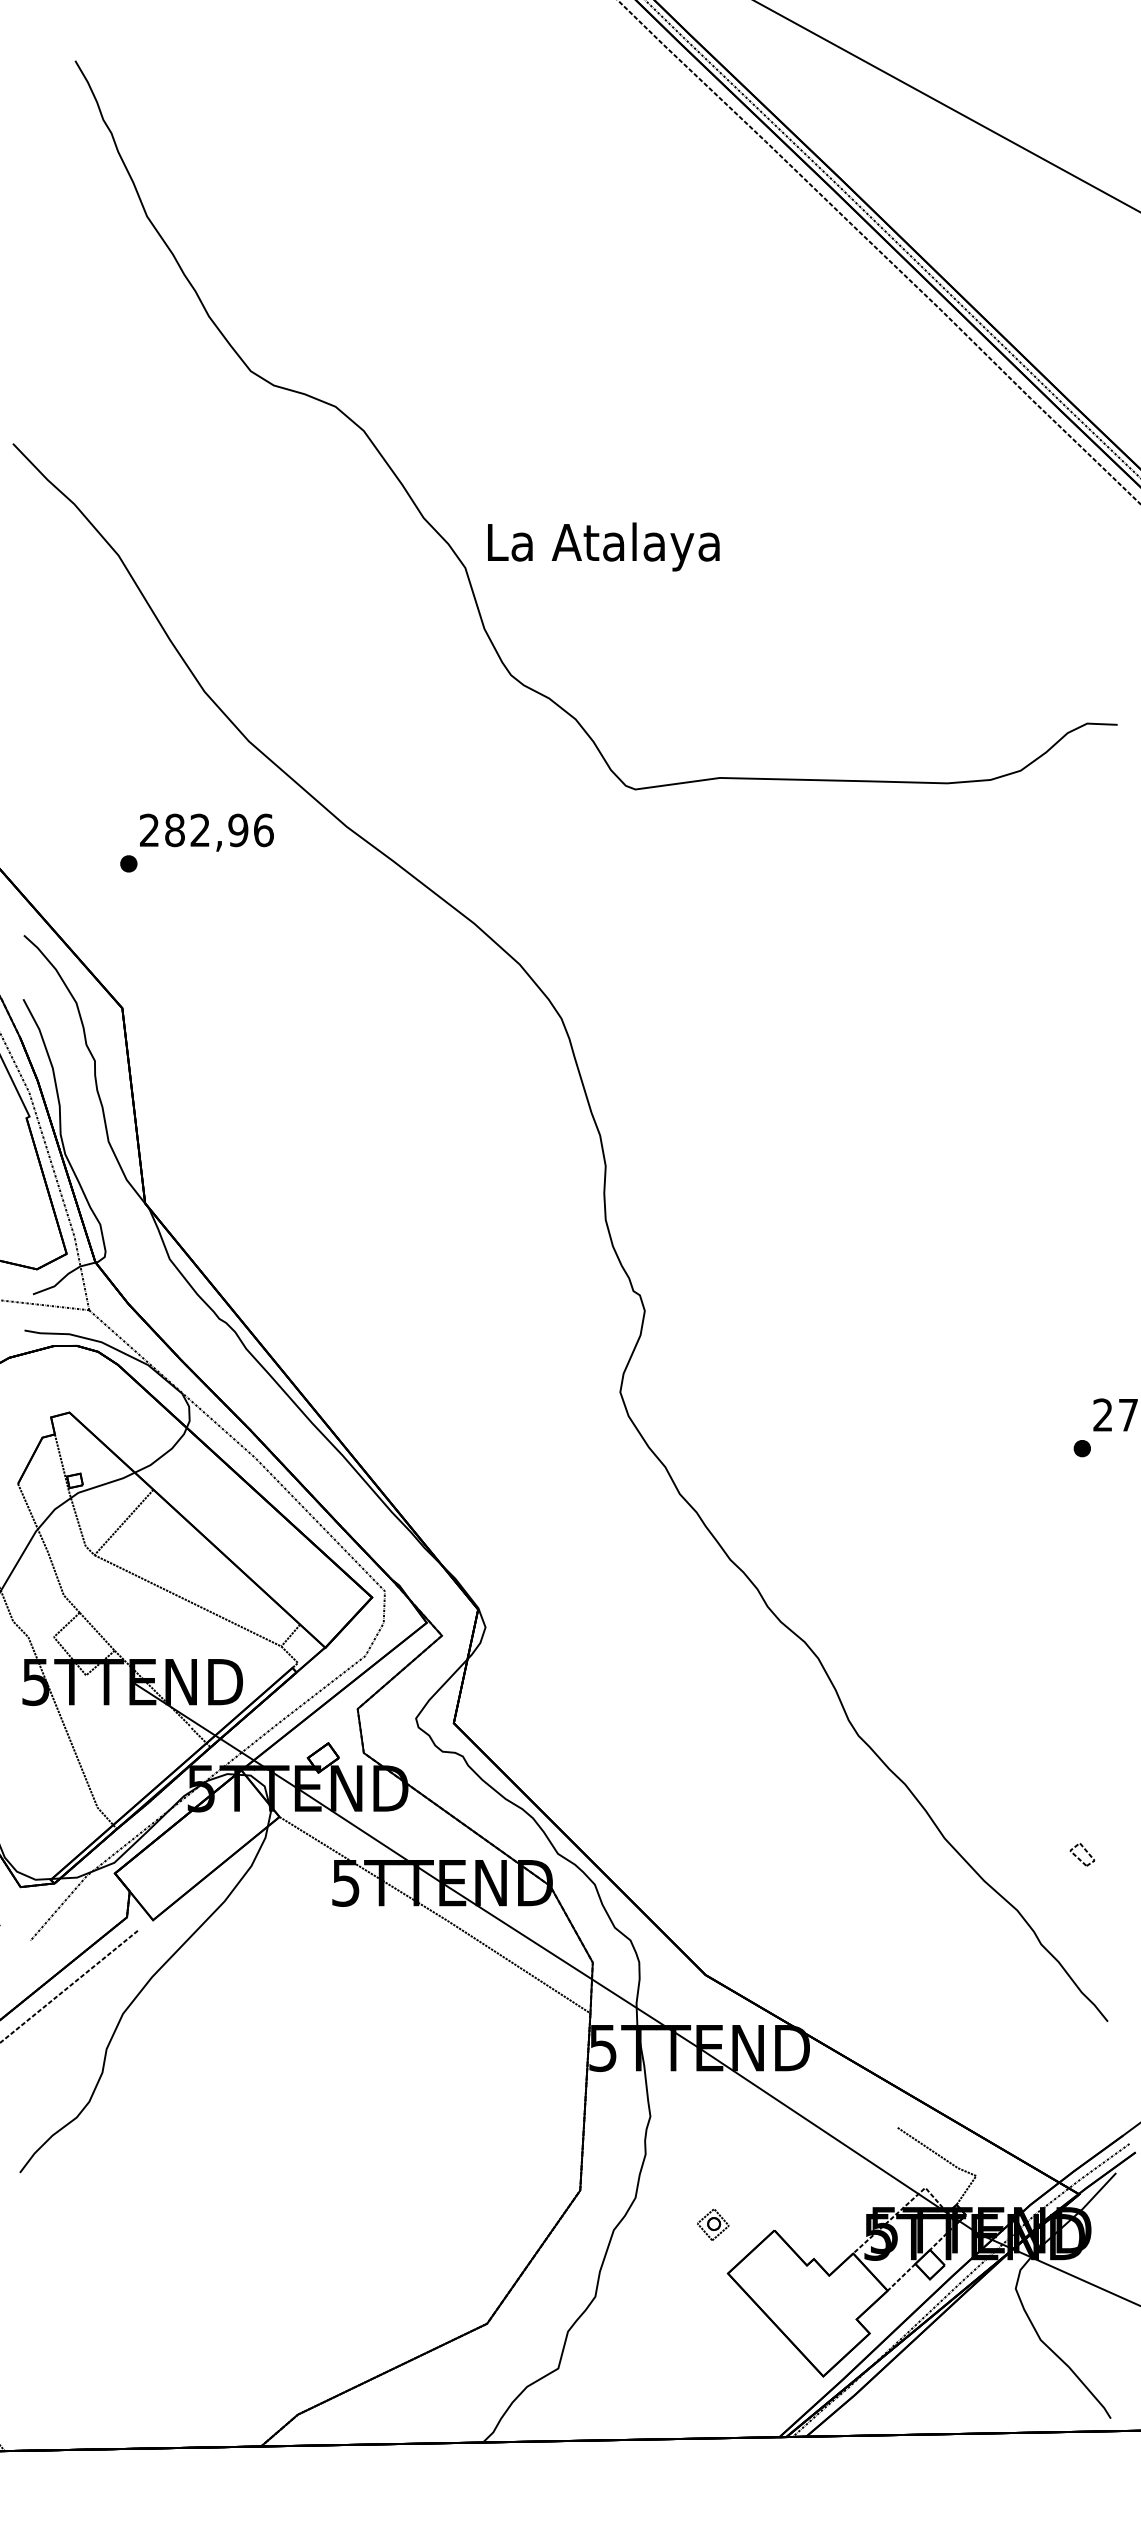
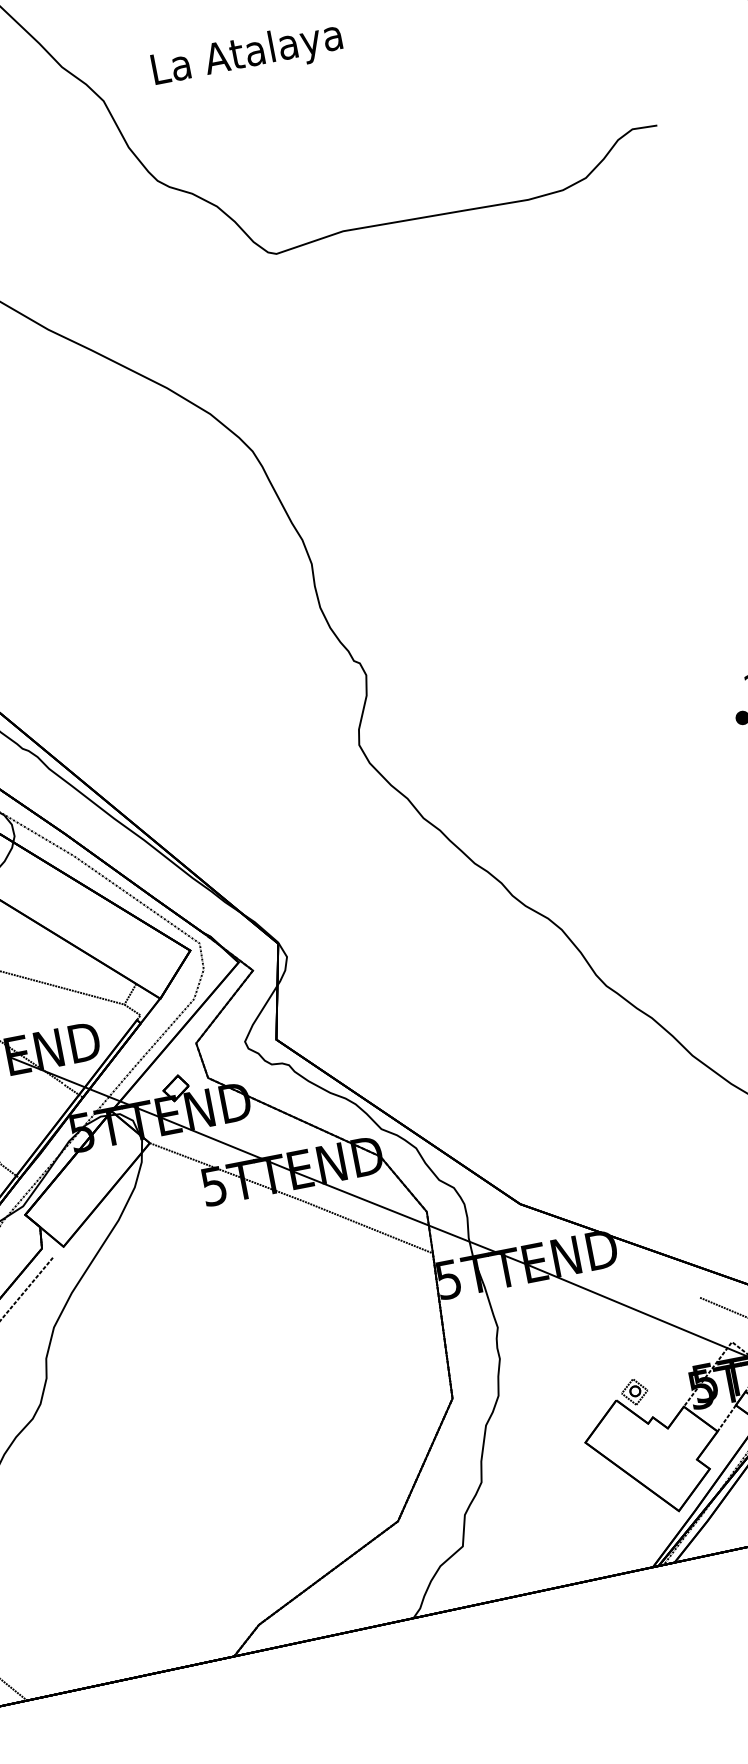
text: (603, 546) -> (247, 55), moved
part: (713, 2224) -> (634, 1391), moved

